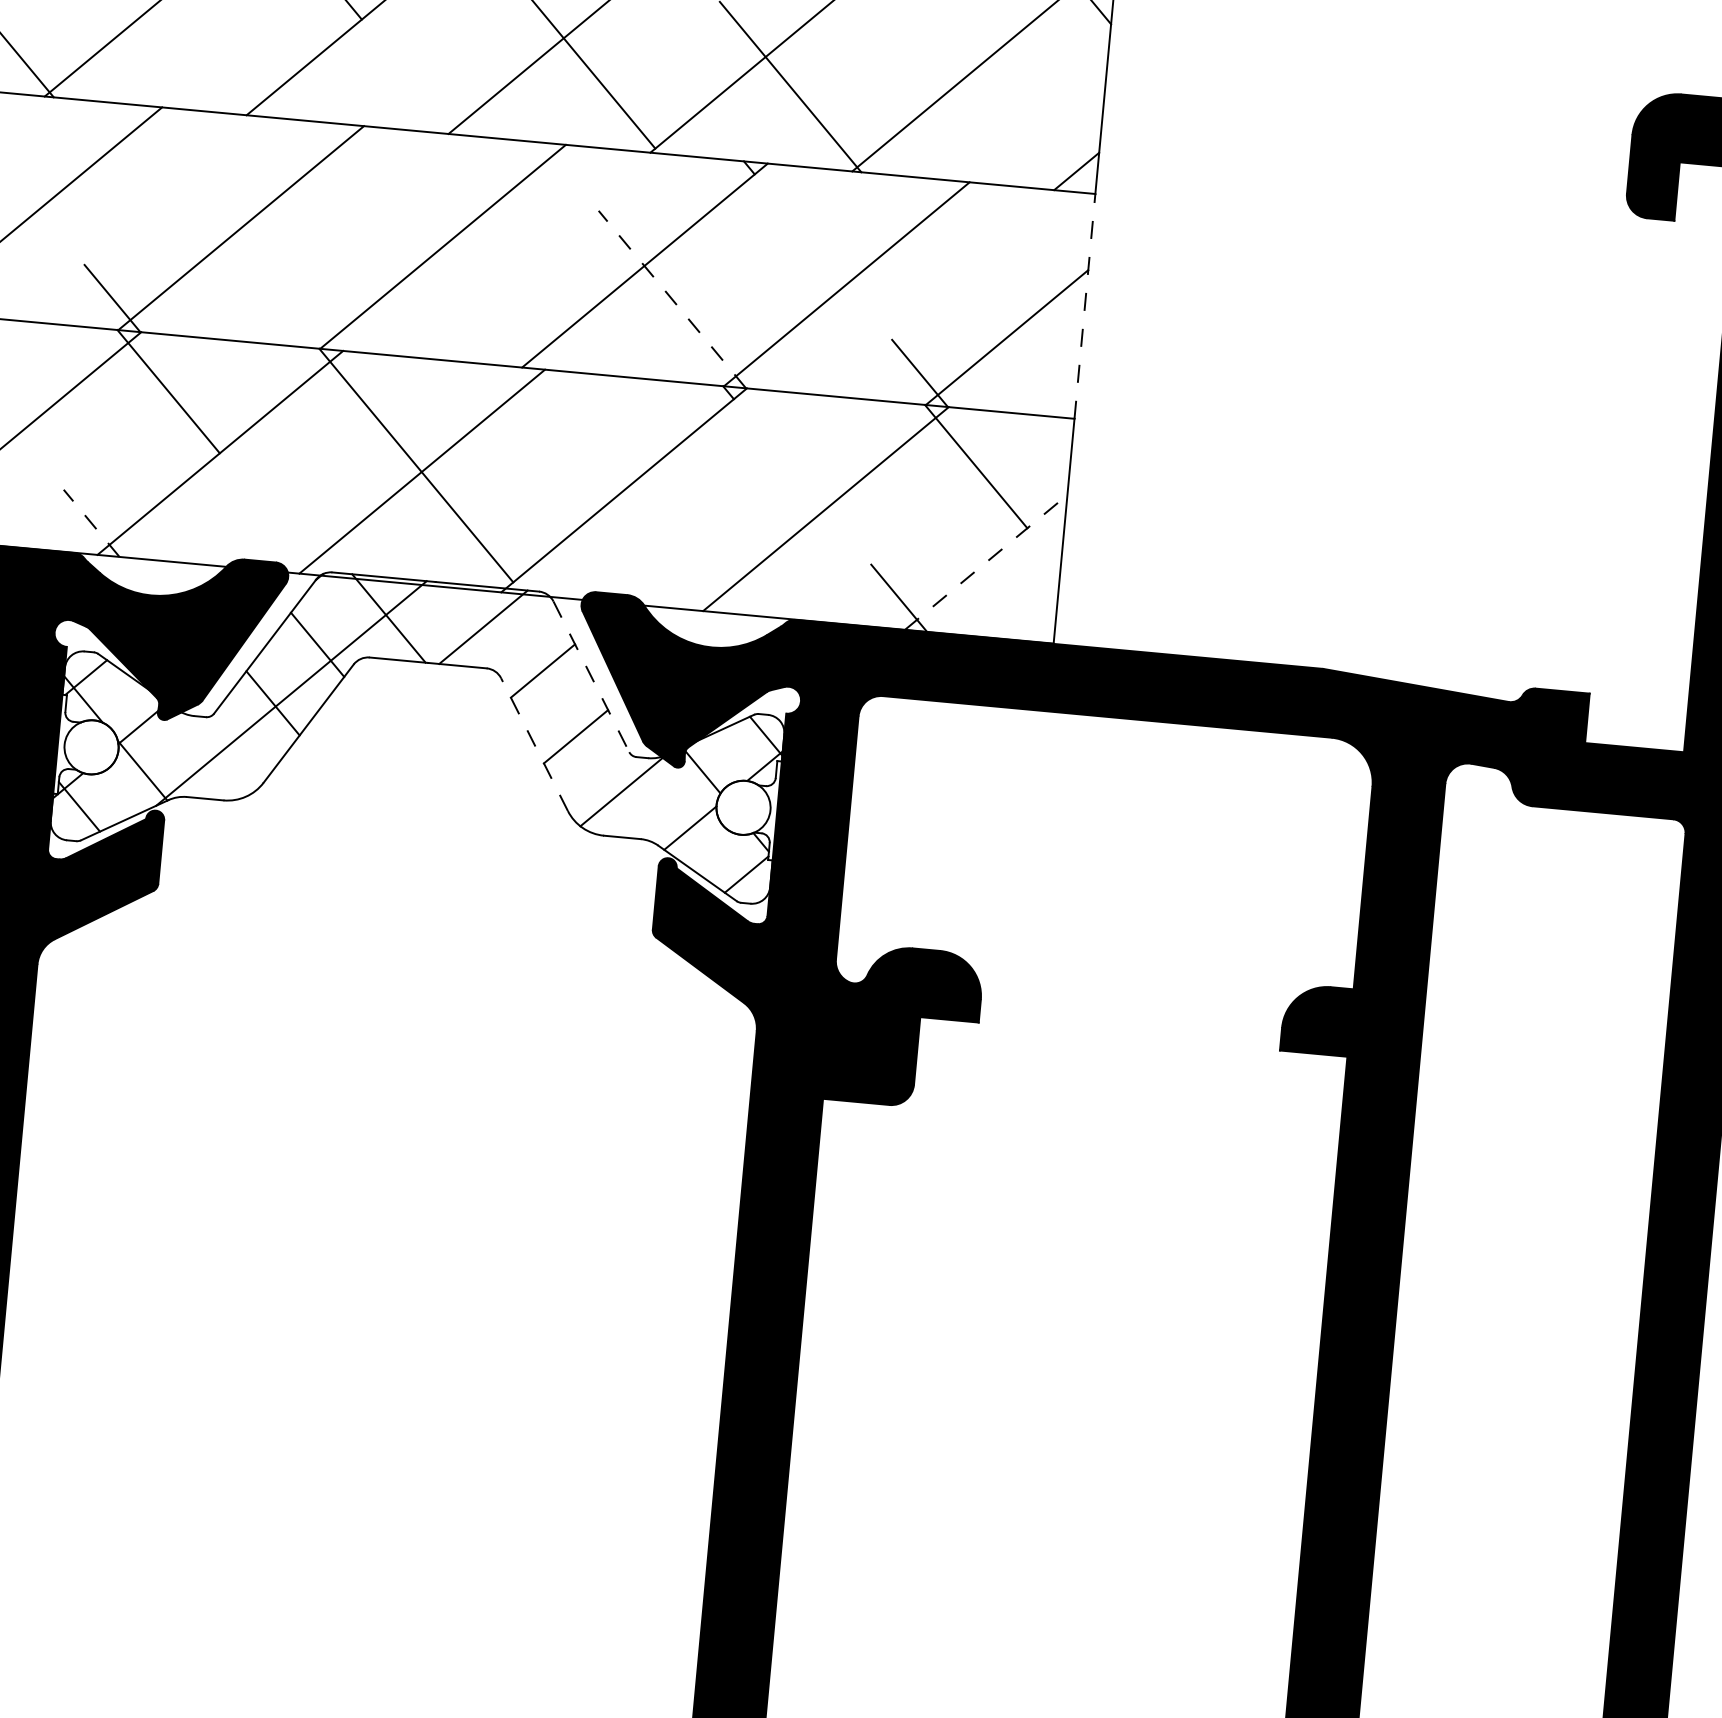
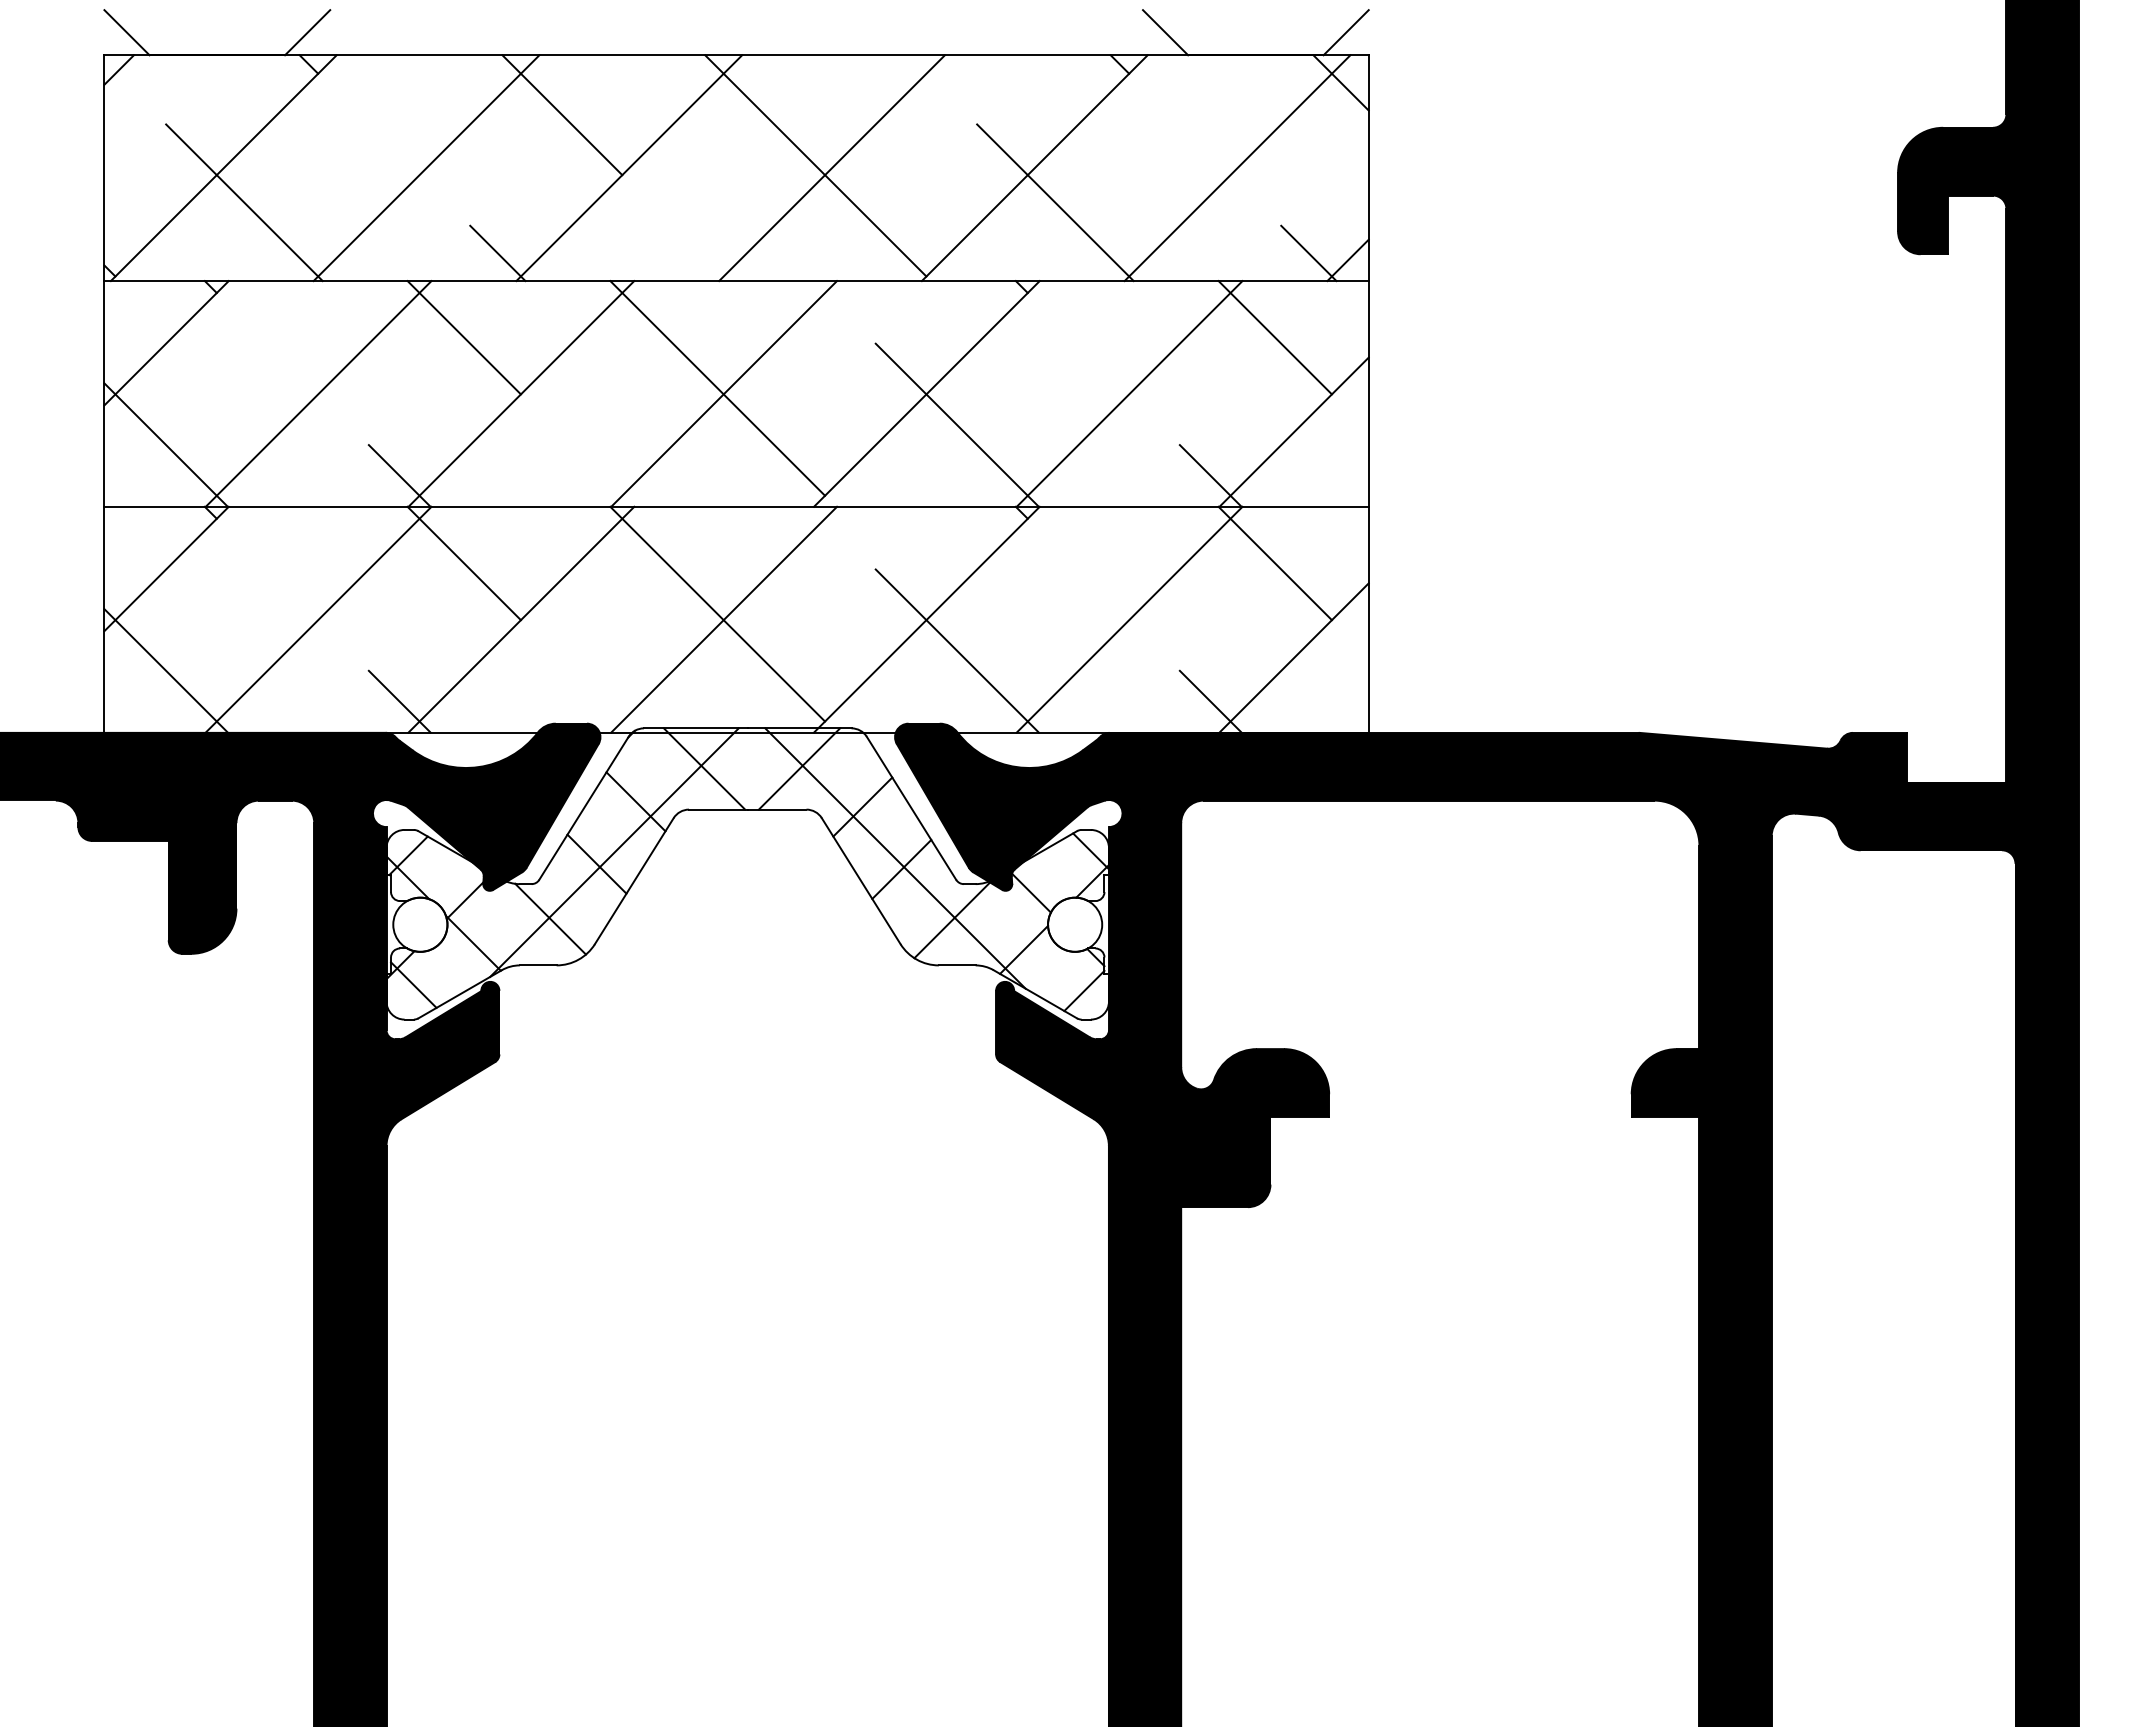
line: (230, 86) -> (497, 253), added
line: (1037, 160) -> (1308, 253), added
line: (188, 166) -> (463, 337), added
line: (436, 240) -> (717, 388), added
line: (996, 241) -> (1274, 337), added
line: (671, 298) -> (956, 424), dashed -> solid
line: (1084, 305) -> (1368, 393), dashed -> solid
line: (91, 523) -> (399, 701), dashed -> solid
line: (650, 523) -> (956, 650), added
line: (986, 561) -> (1294, 657), dashed -> solid
line: (591, 676) -> (911, 808), dashed -> solid
line: (570, 725) -> (895, 858), added
line: (533, 743) -> (860, 880), dashed -> solid
line: (221, 753) -> (550, 918), added

